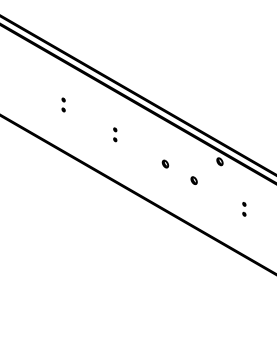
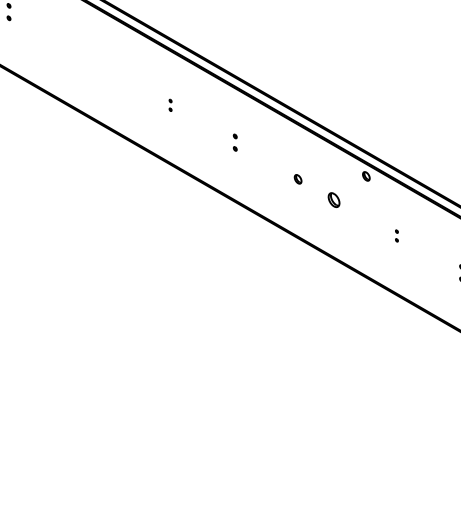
part: (63, 105) -> (170, 105), size x0.7
part: (193, 180) -> (333, 199), size x1.6
part: (244, 208) -> (396, 235), size x0.7

